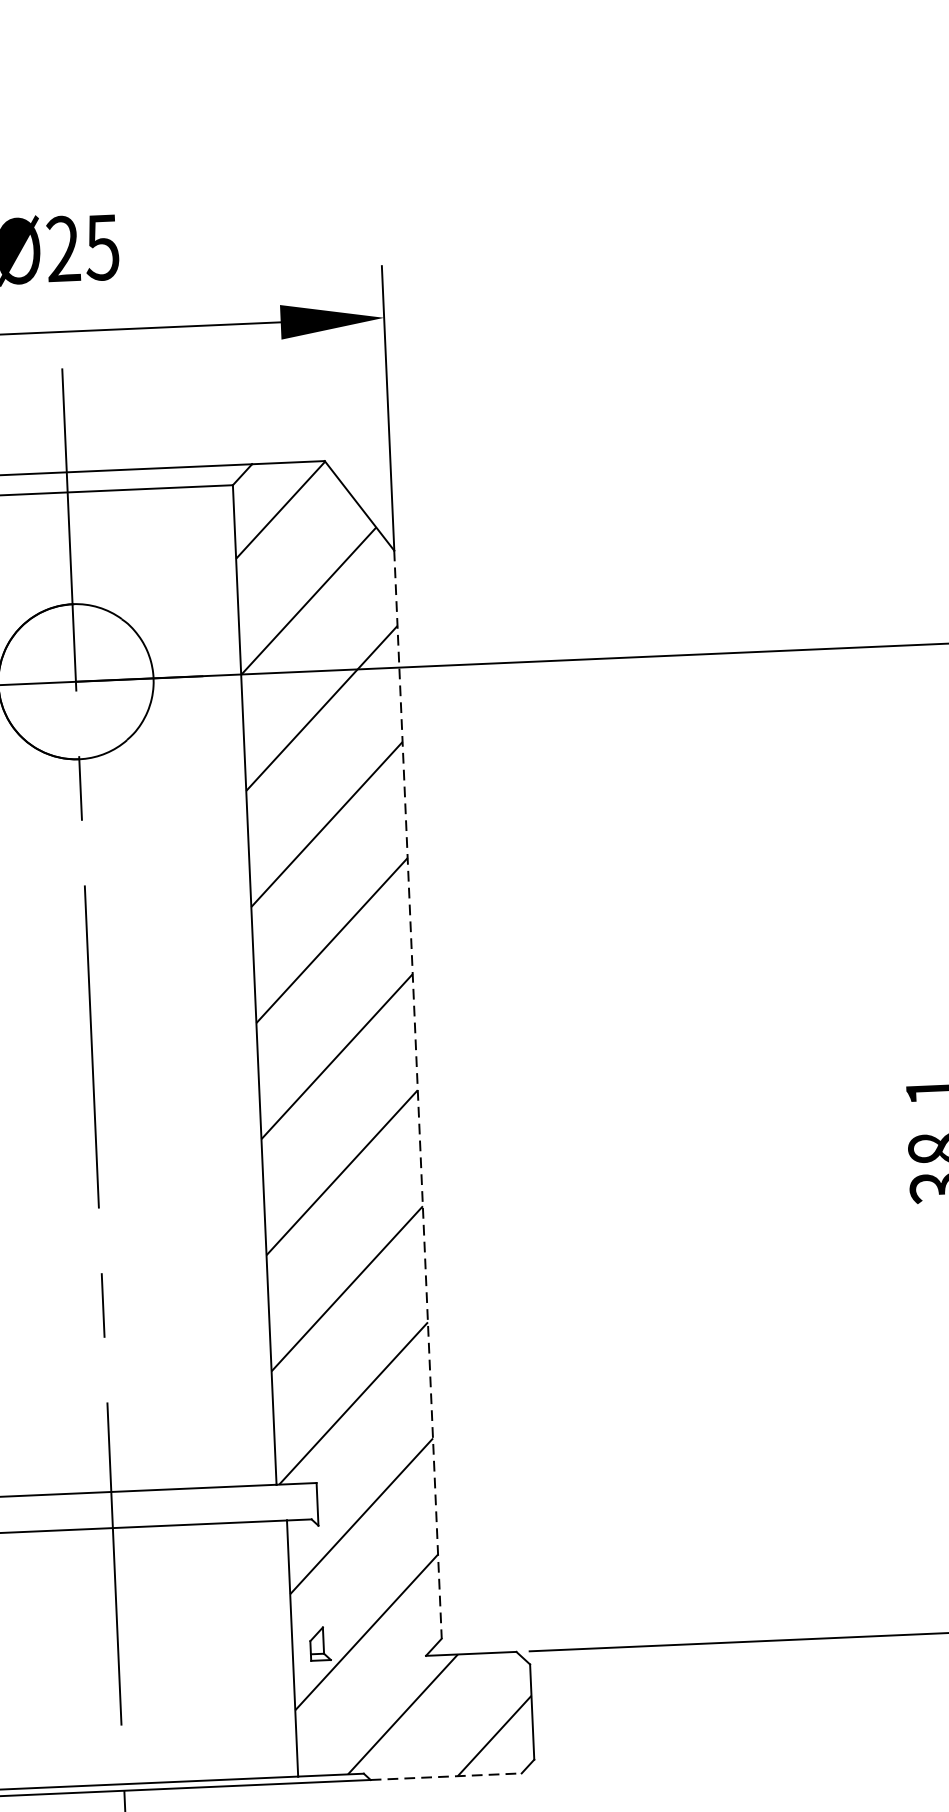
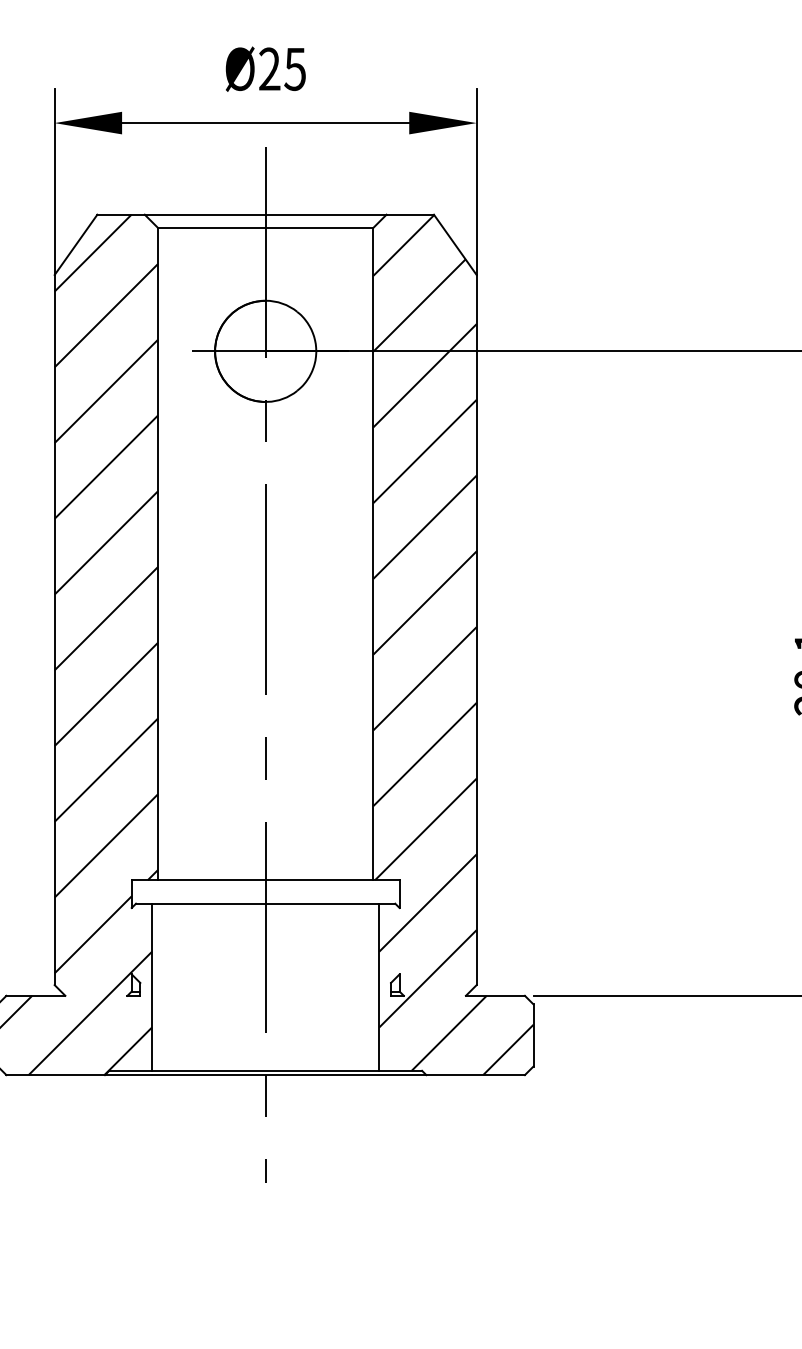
line: (417, 1095) -> (476, 630), dashed -> solid
line: (447, 1777) -> (476, 1075), dashed -> solid

